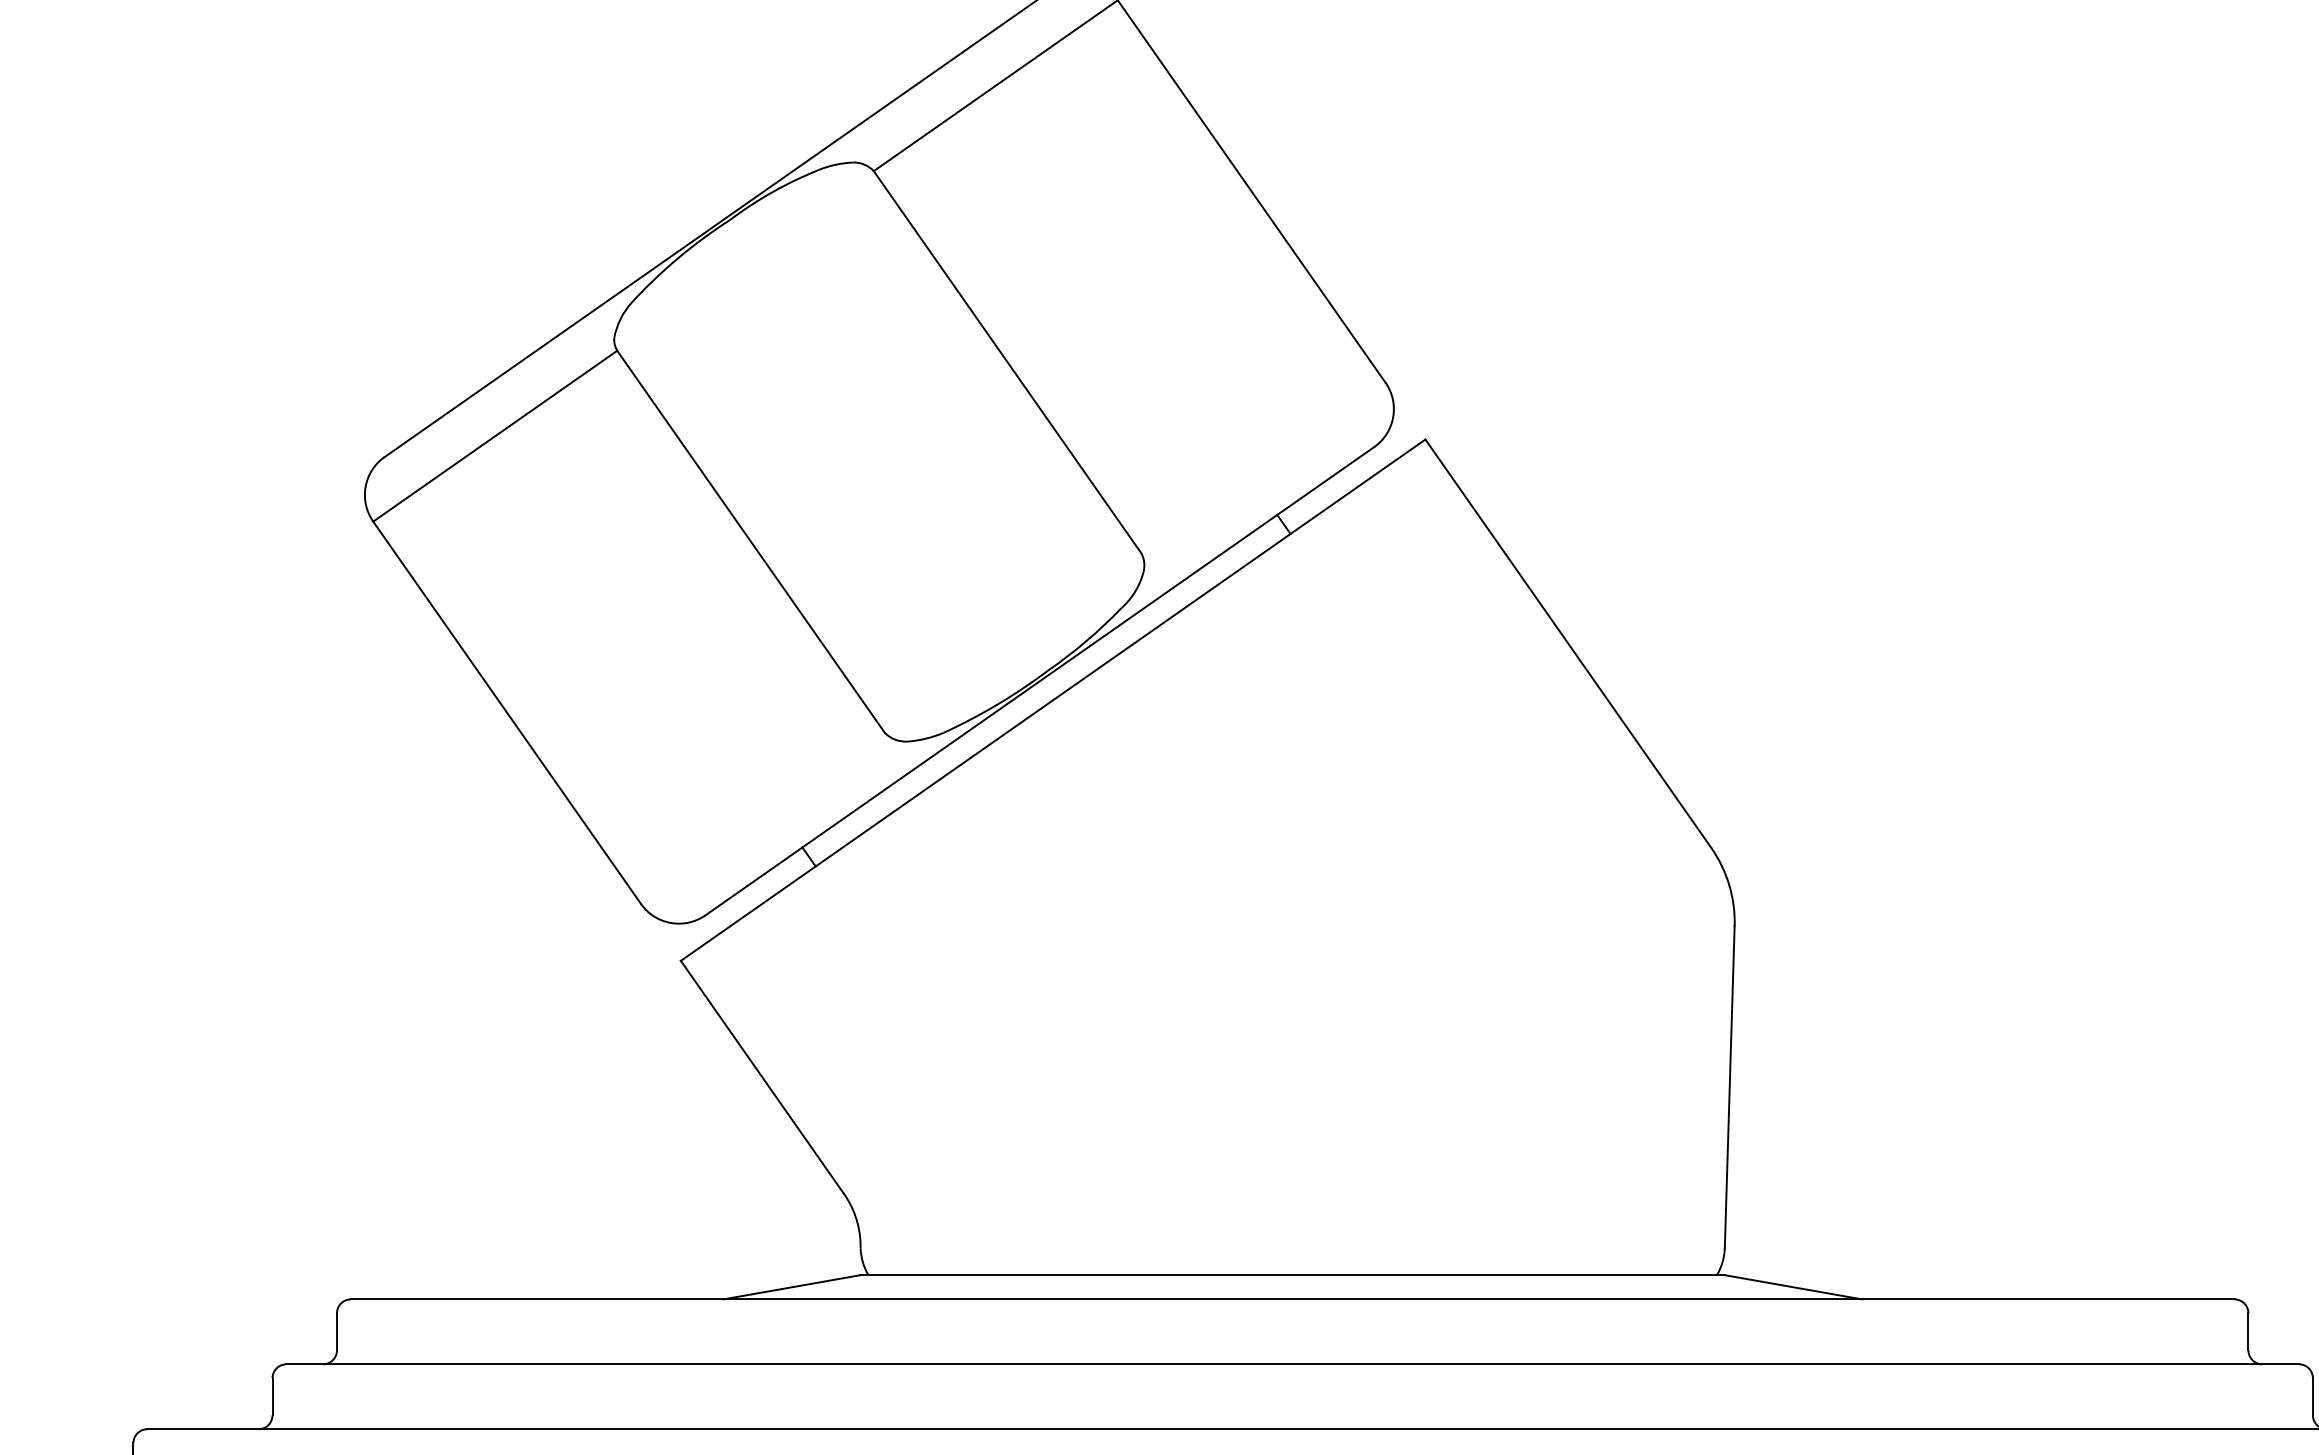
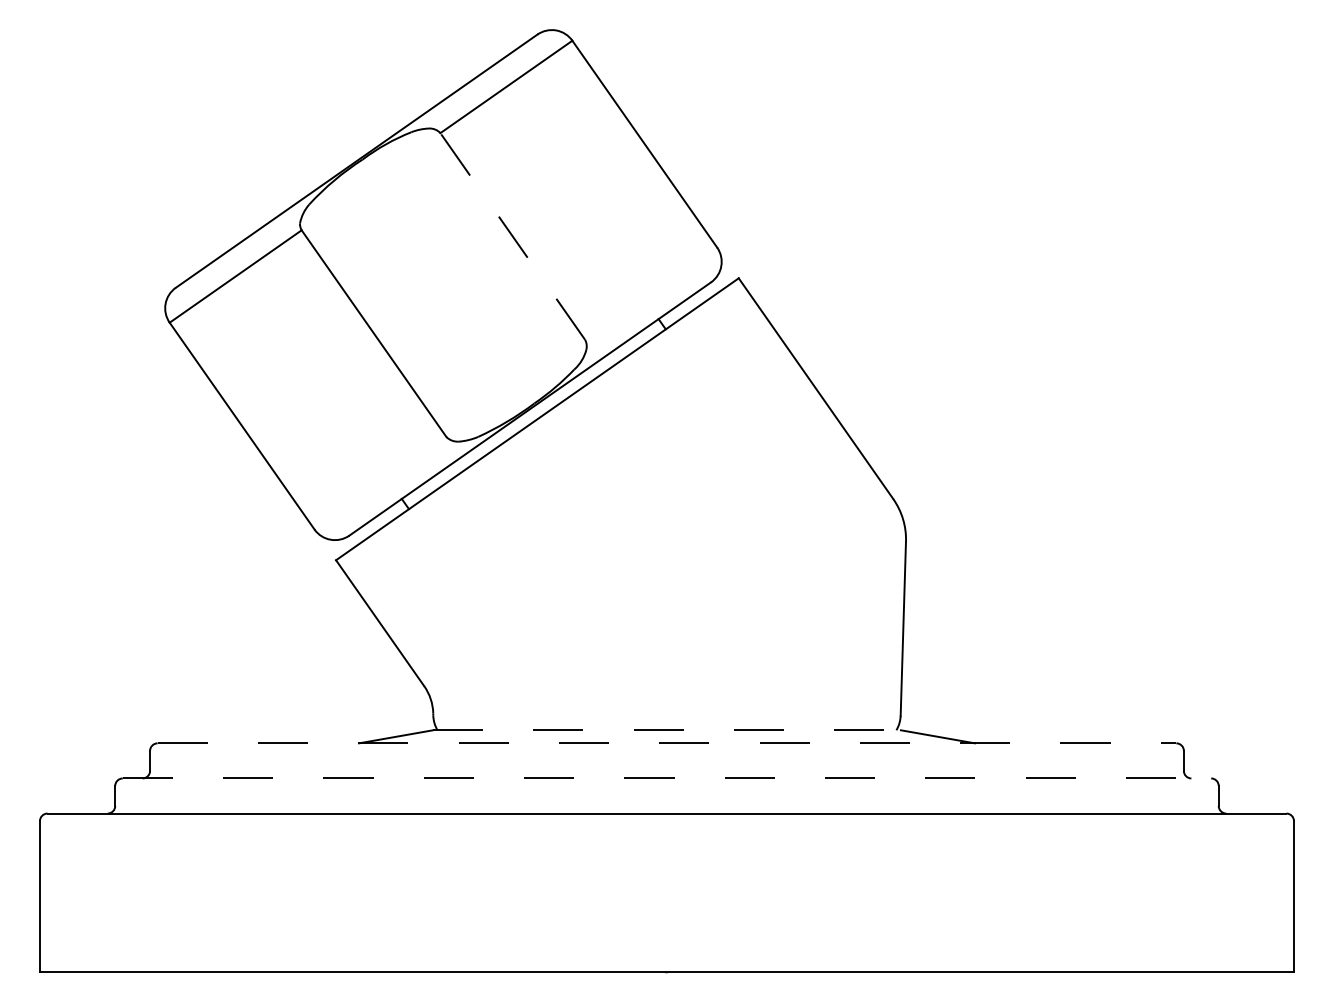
line: (1007, 362) -> (512, 236), solid -> dashed
line: (1291, 1275) -> (666, 730), solid -> dashed
line: (1293, 1299) -> (667, 743), solid -> dashed
line: (1293, 1364) -> (667, 778), solid -> dashed

